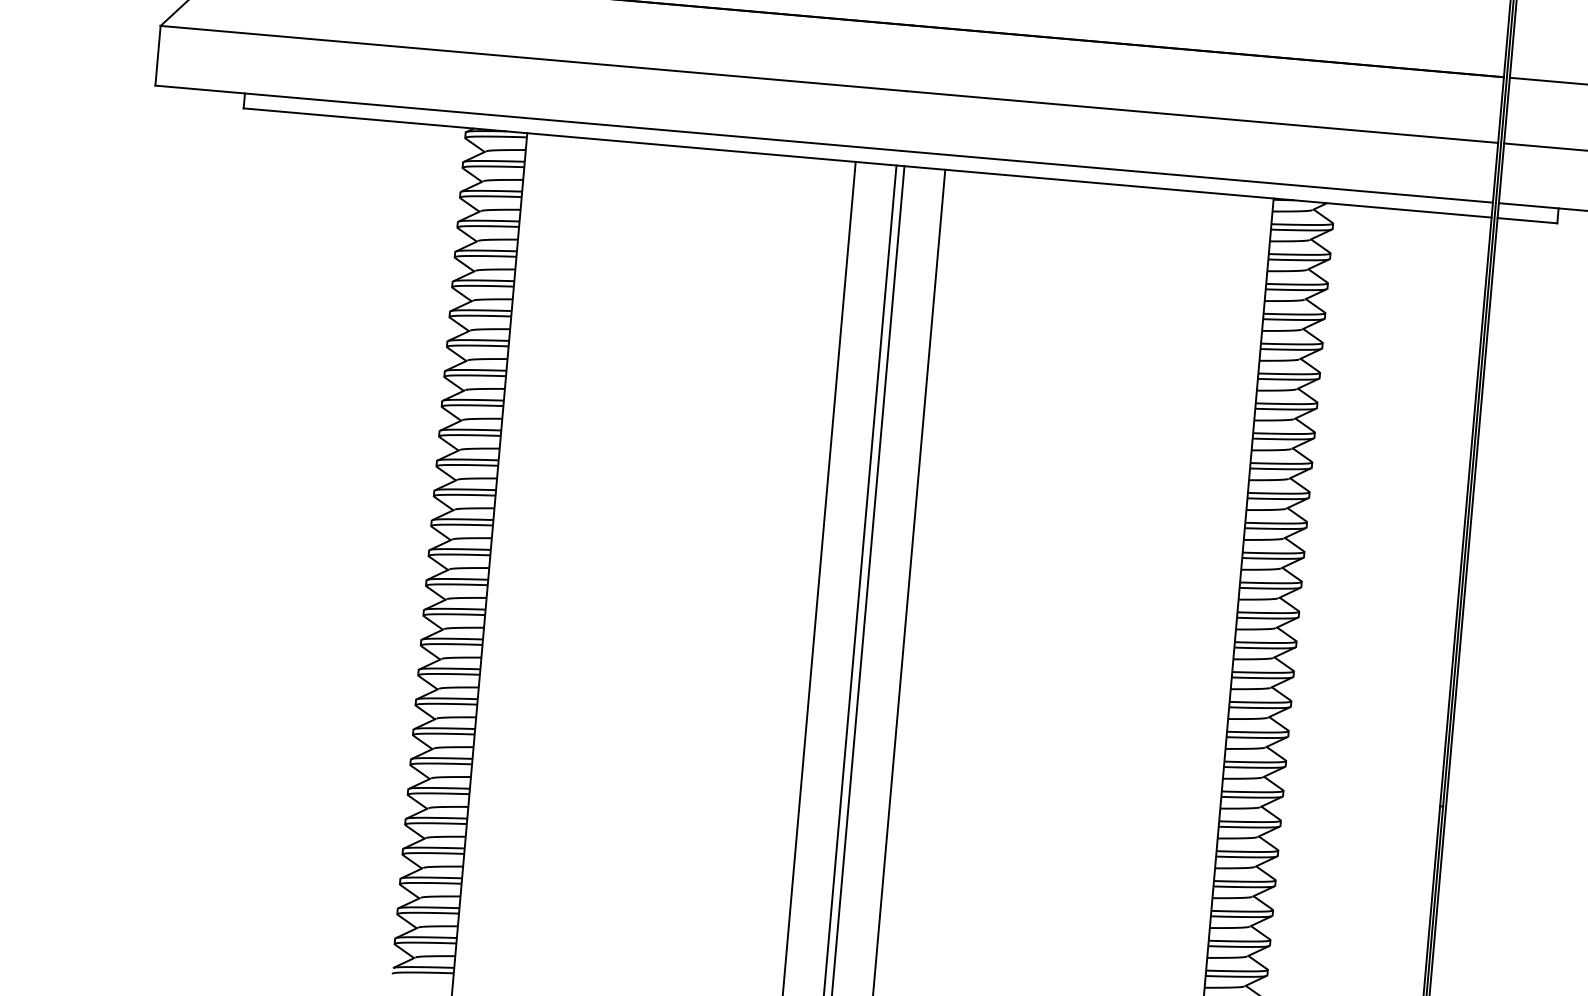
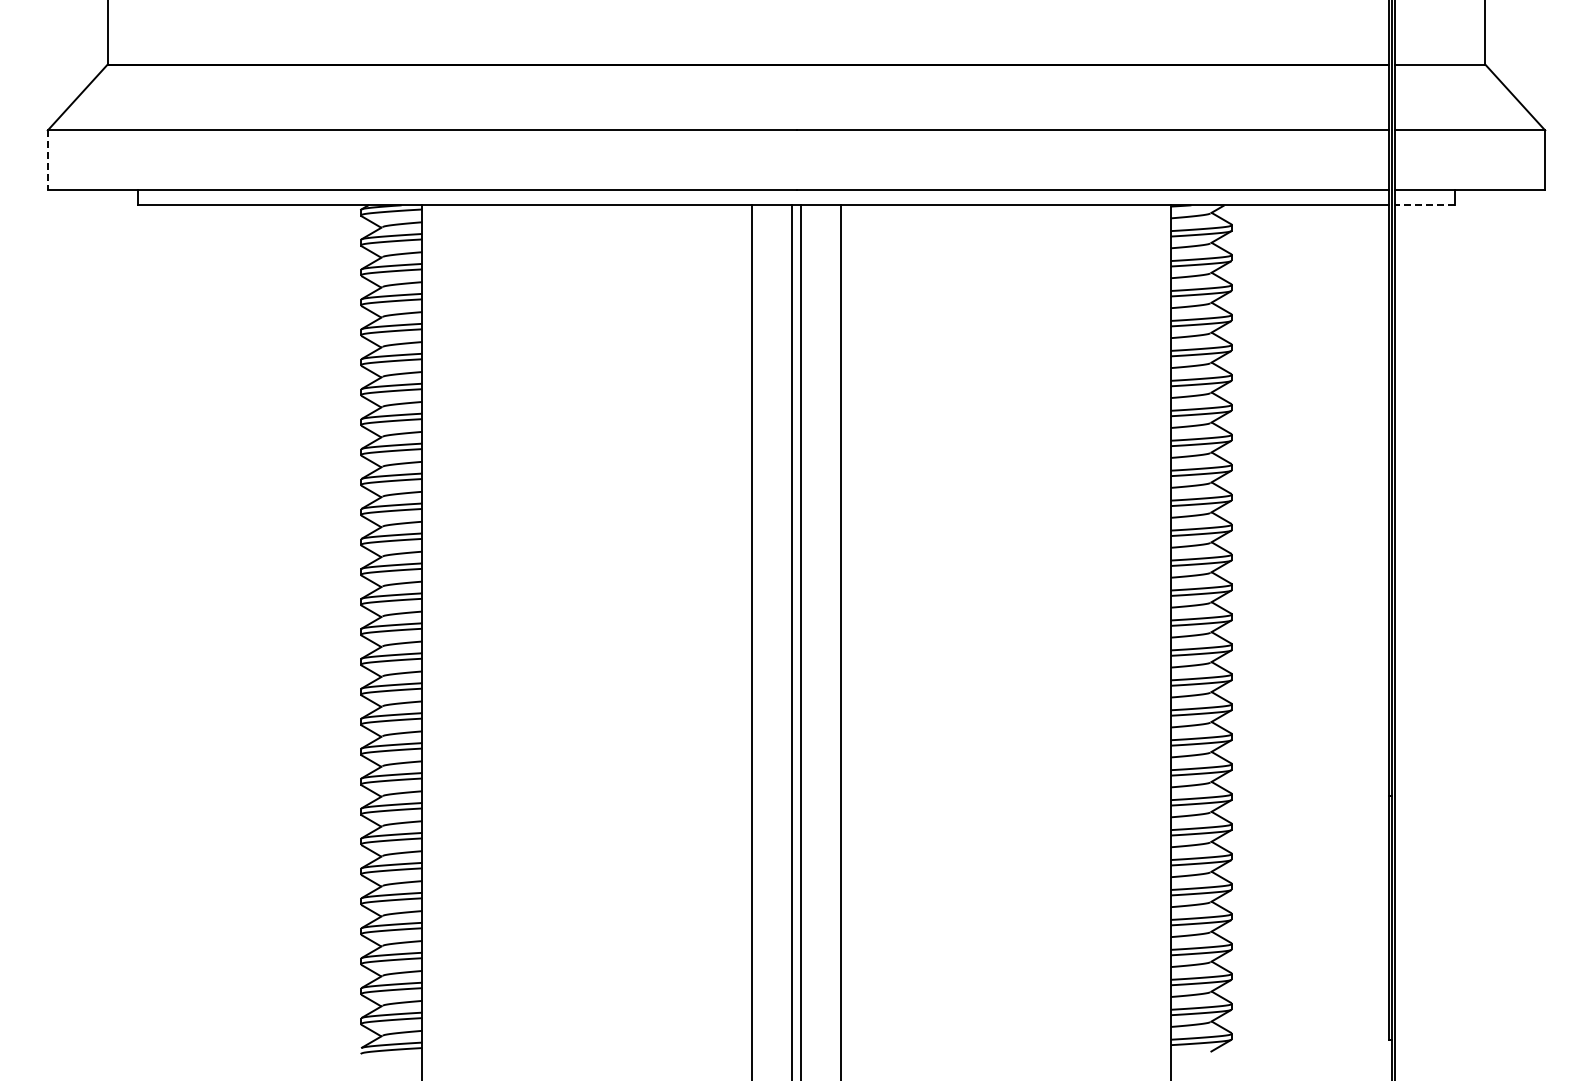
line: (157, 55) -> (47, 160), solid -> dashed
line: (1527, 220) -> (1425, 205), solid -> dashed

